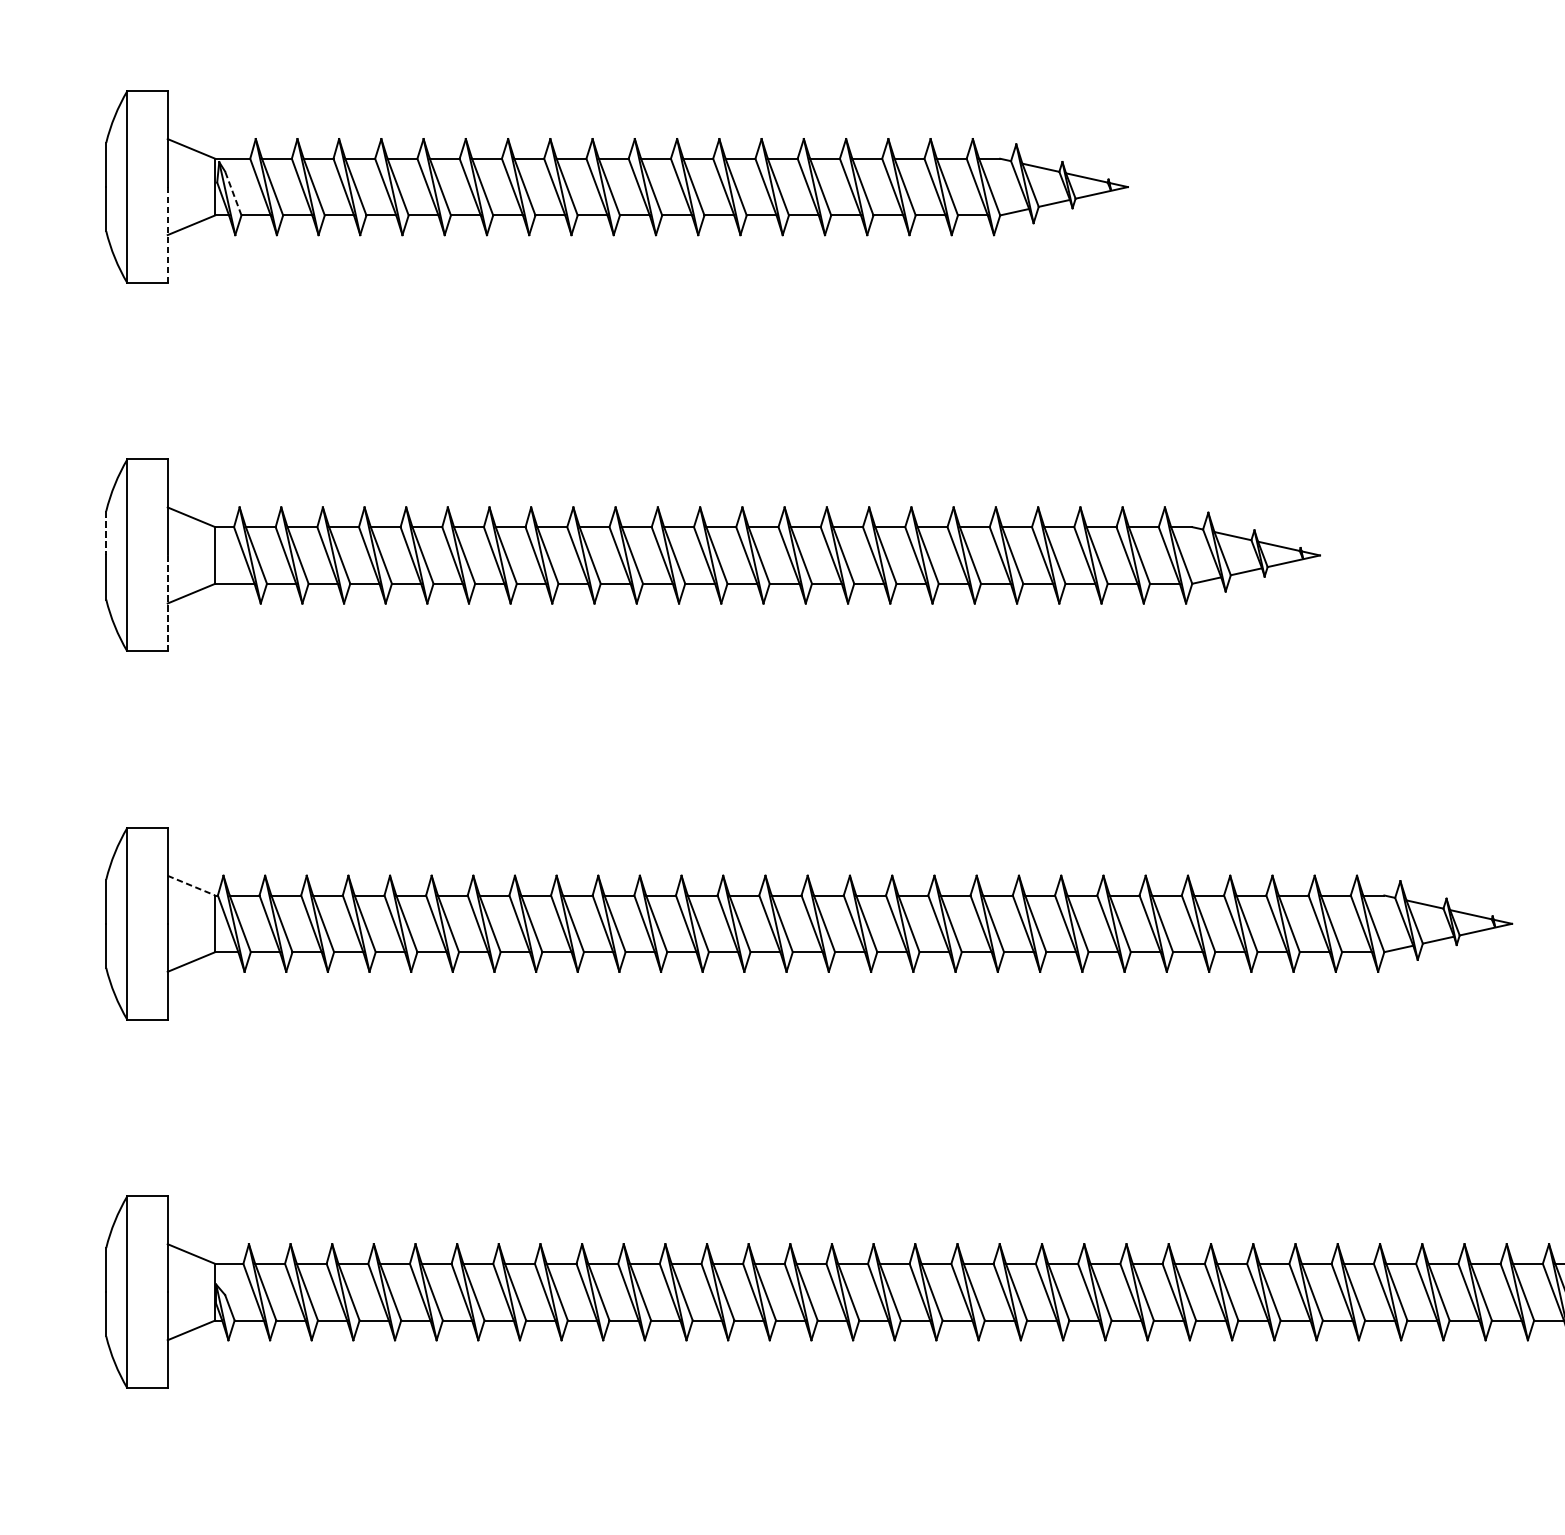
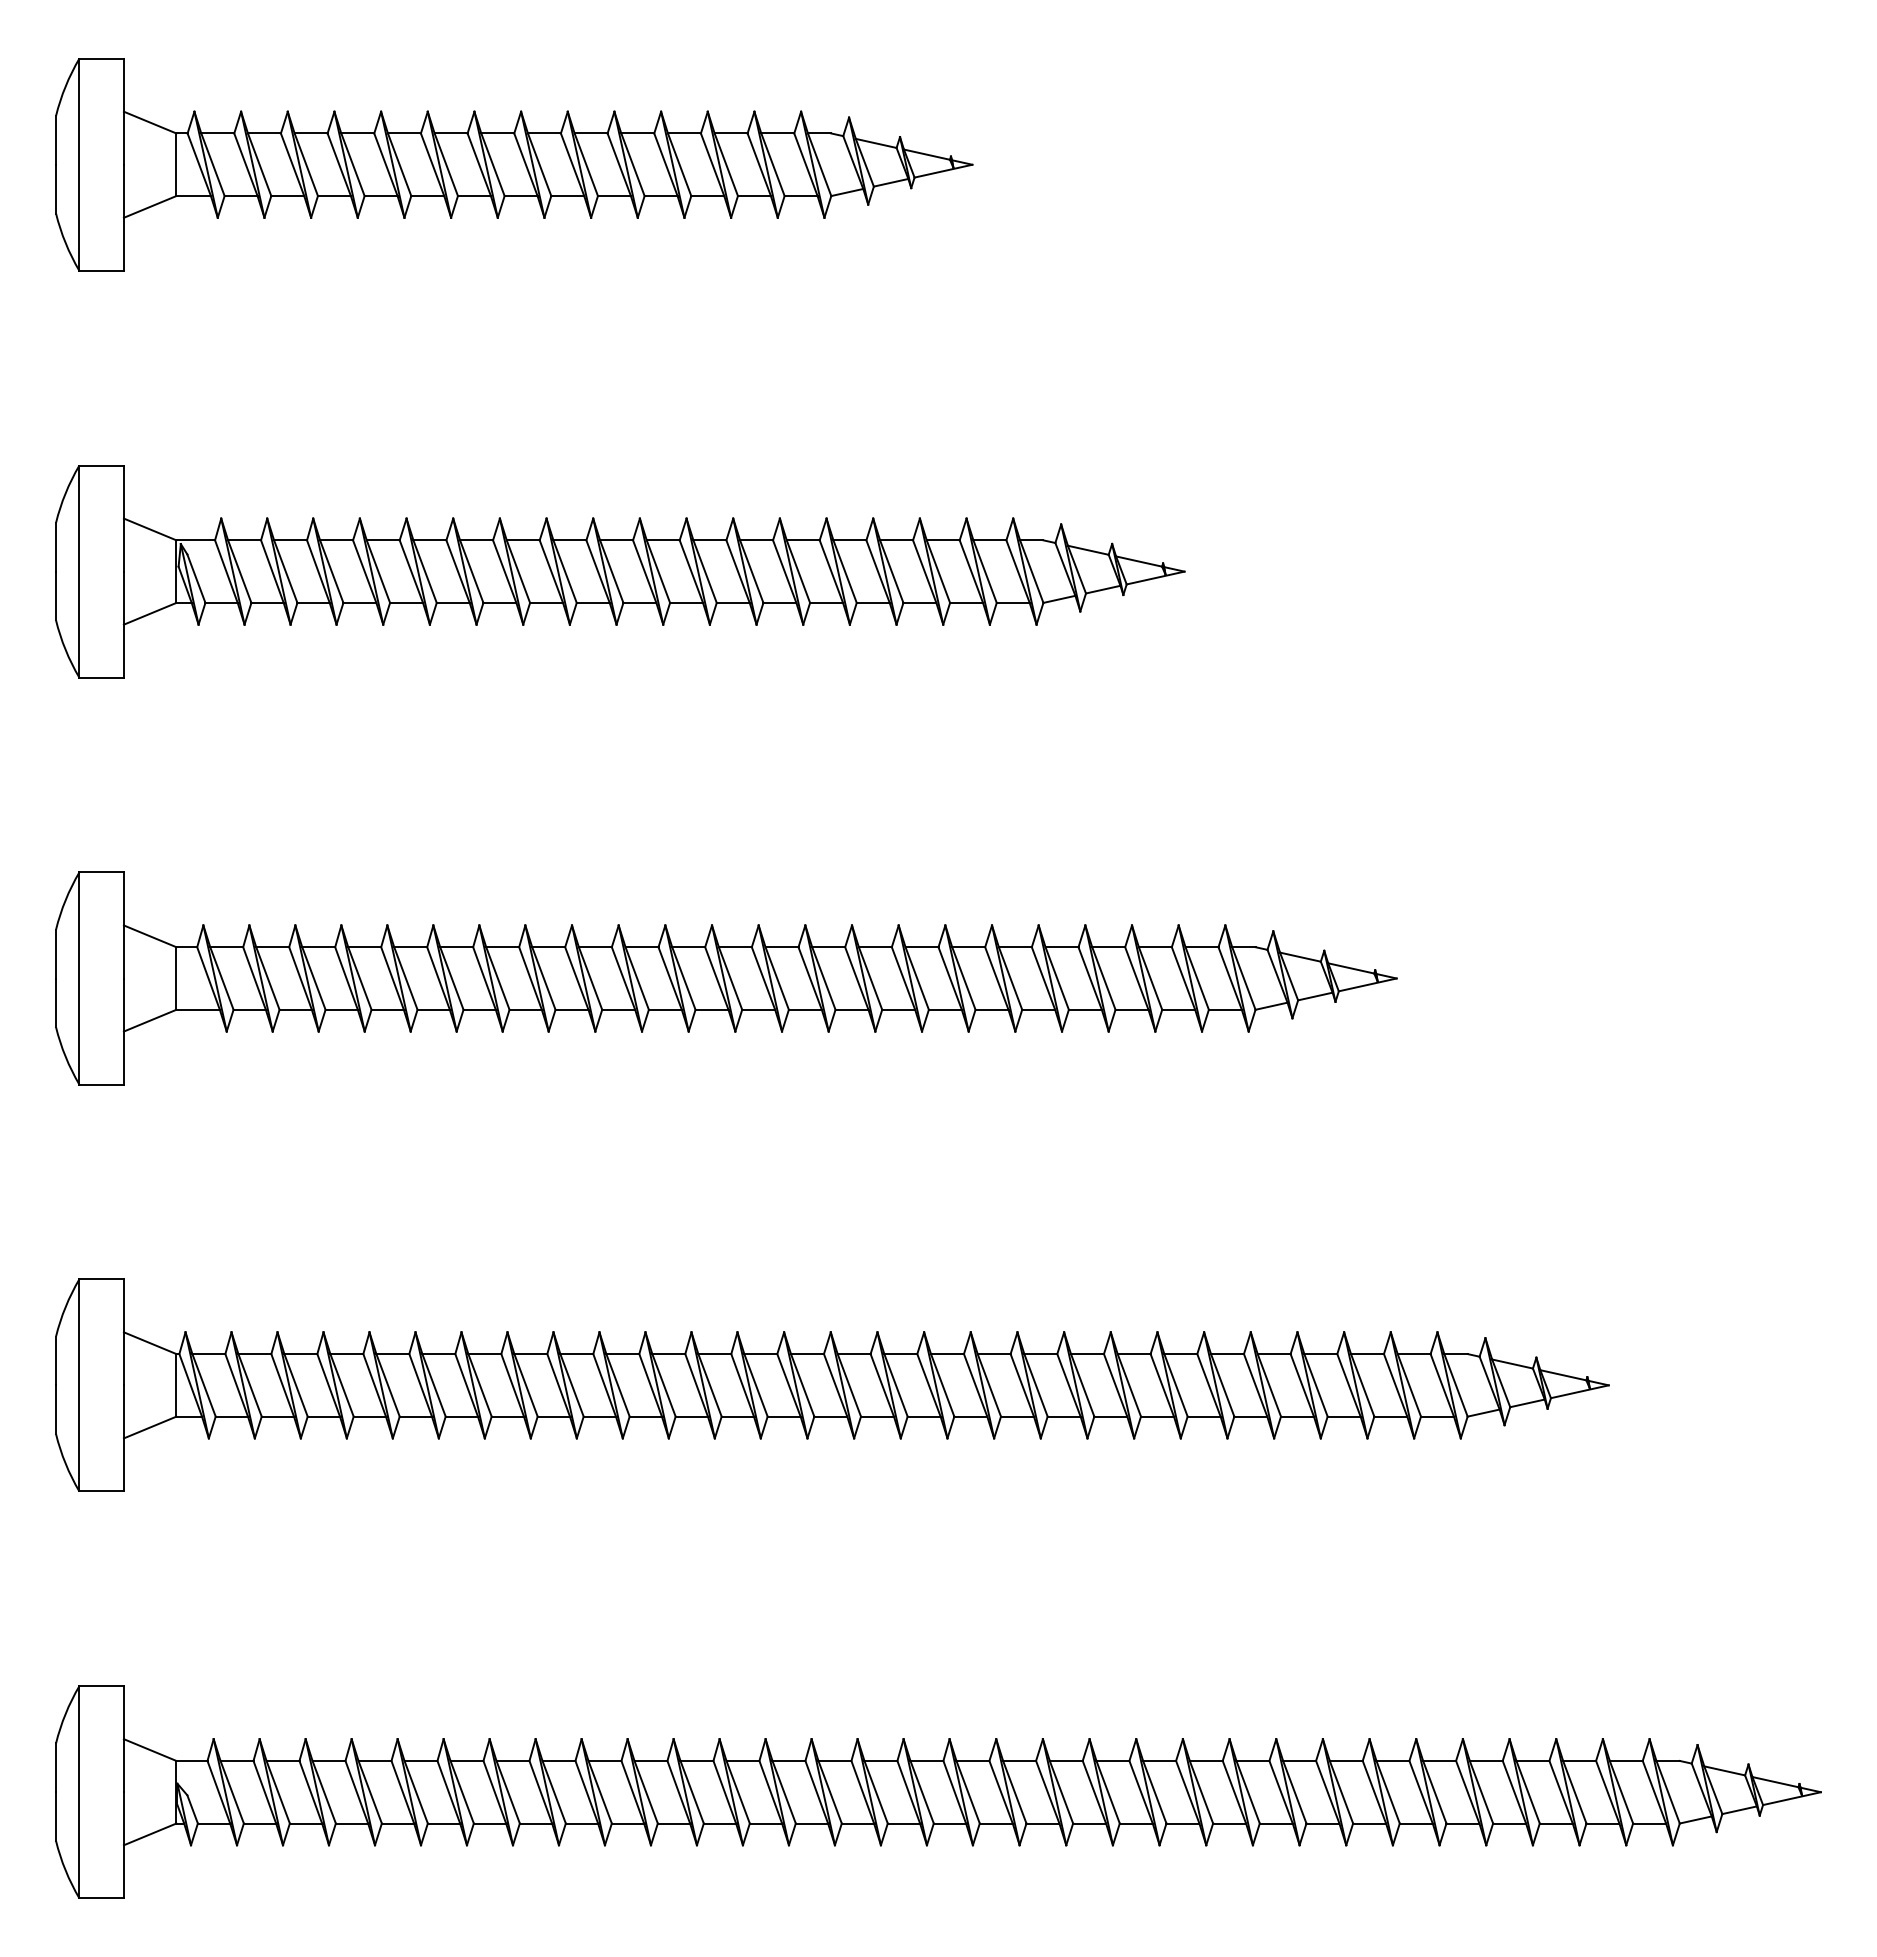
line: (233, 193) -> (196, 578), dashed -> solid
line: (167, 234) -> (123, 624), dashed -> solid
line: (106, 533) -> (56, 954), dashed -> solid
line: (167, 603) -> (123, 1031), dashed -> solid
line: (191, 885) -> (150, 1343), dashed -> solid

